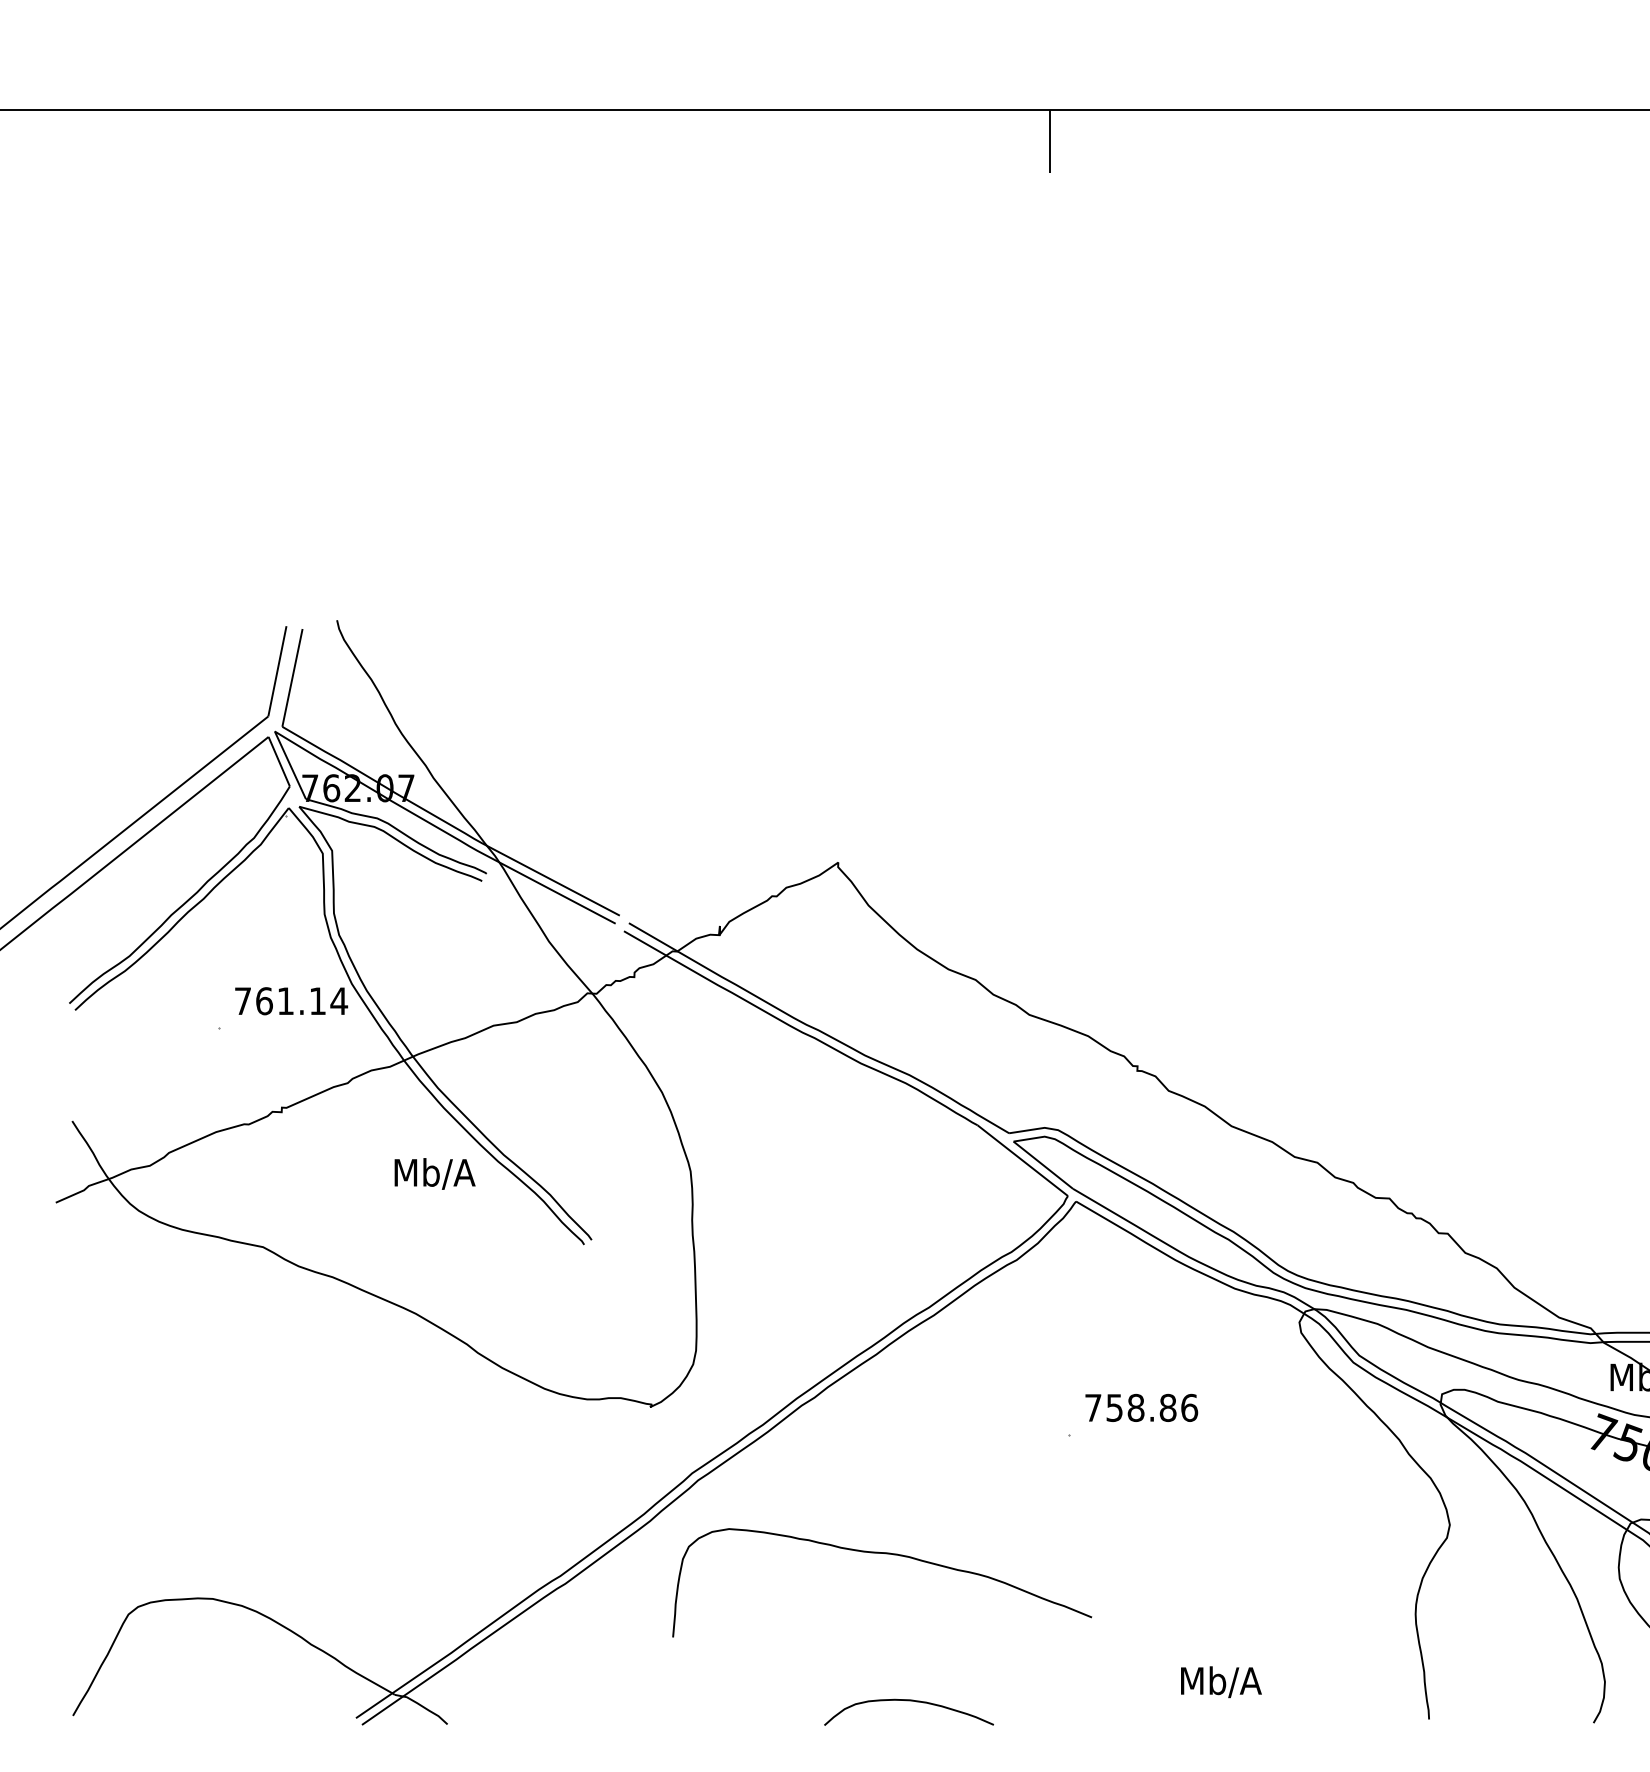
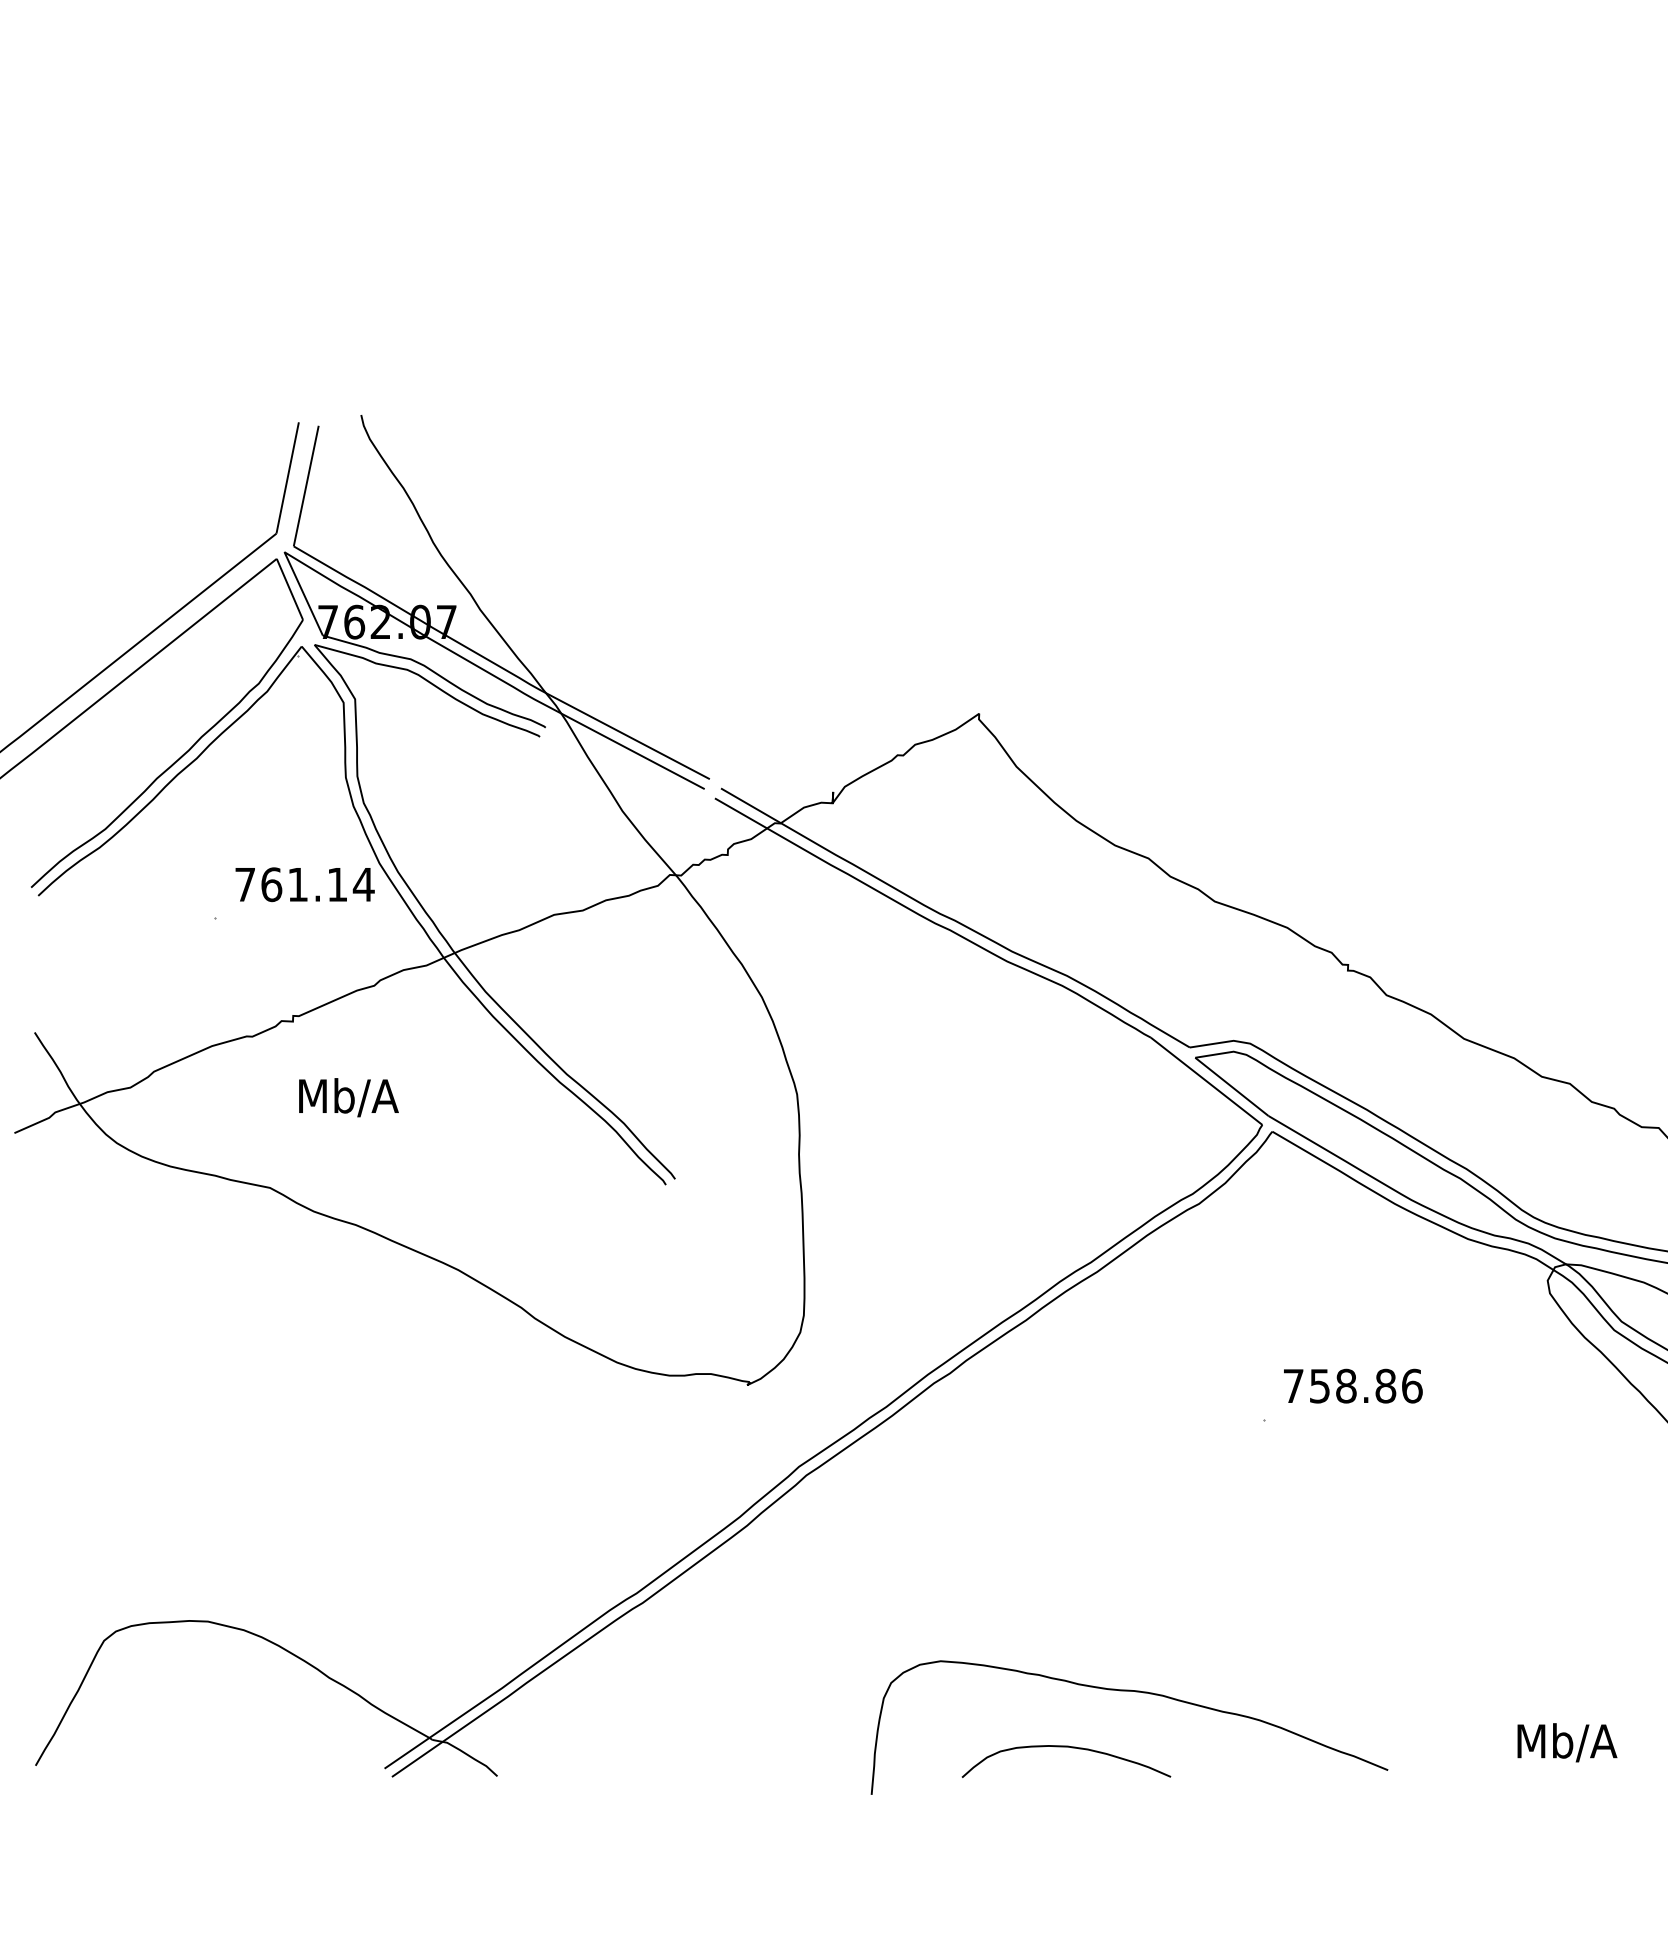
text: (434, 1173) -> (348, 1097), moved
curve: (885, 1554) -> (1133, 1692), moved
text: (1221, 1682) -> (1567, 1743), moved

